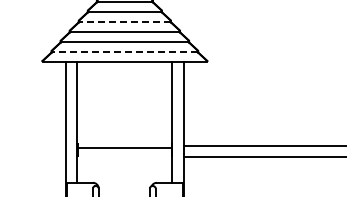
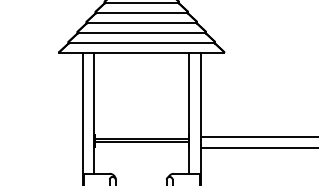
line: (124, 22) -> (141, 13), dashed -> solid
line: (124, 52) -> (141, 43), dashed -> solid
line: (124, 151) -> (141, 142), added

